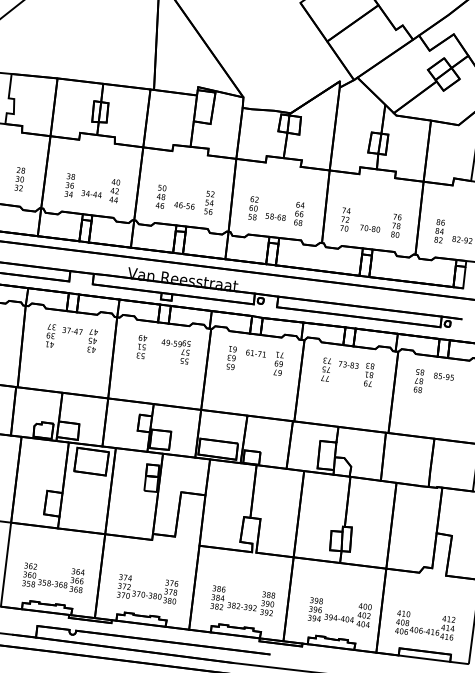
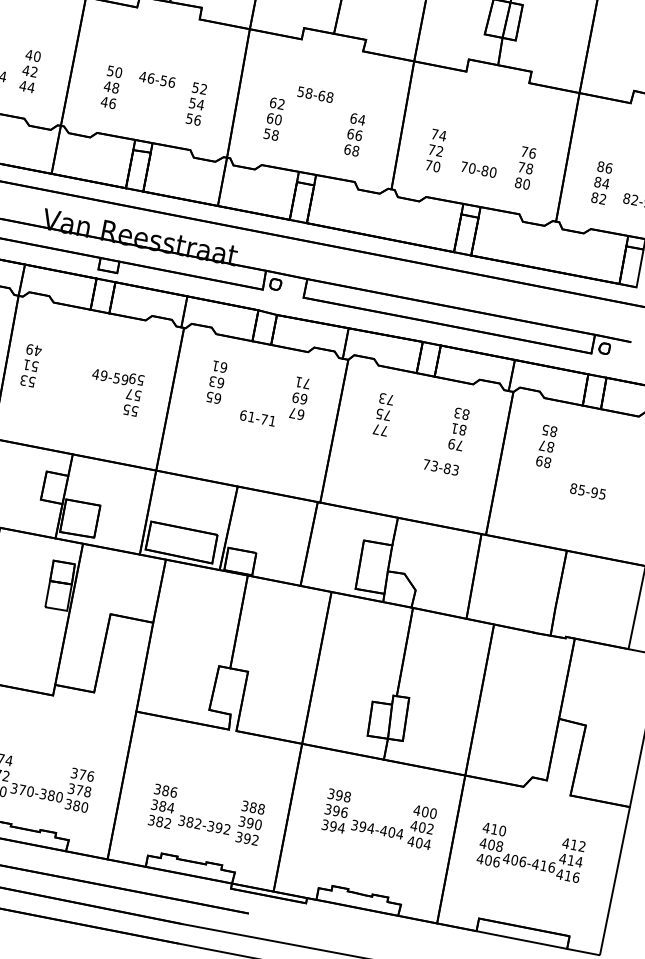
text: (184, 205) -> (157, 79), moved
text: (275, 216) -> (315, 93), moved
text: (141, 347) -> (30, 366), moved
text: (175, 351) -> (115, 392), moved
text: (255, 353) -> (256, 418), moved
text: (348, 364) -> (440, 466), moved
text: (443, 376) -> (587, 491), moved
text: (339, 612) -> (378, 819), moved
text: (425, 625) -> (531, 852), moved

